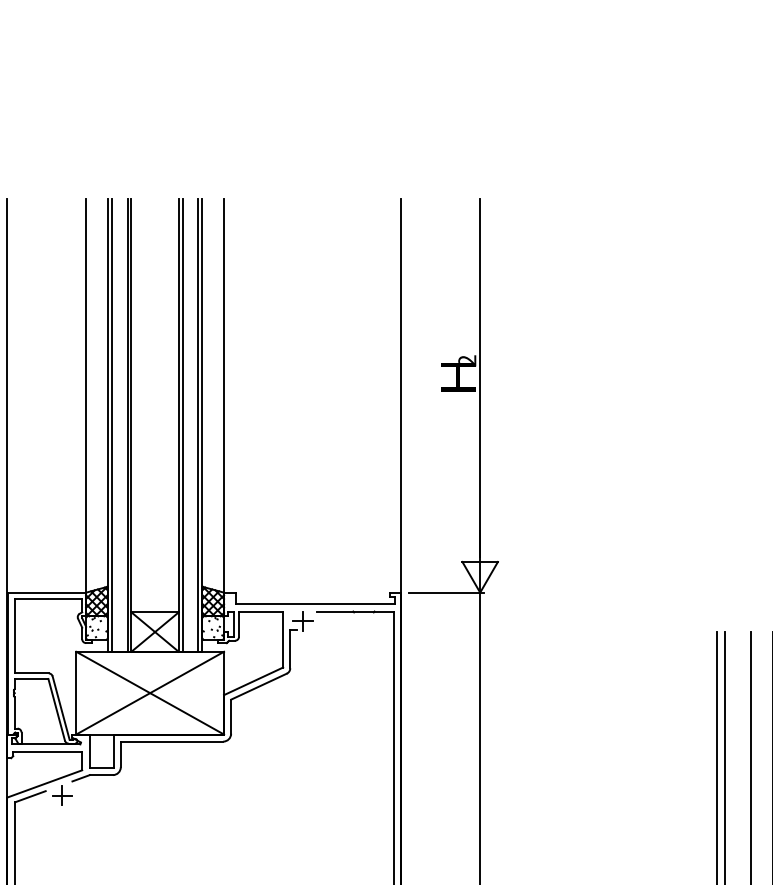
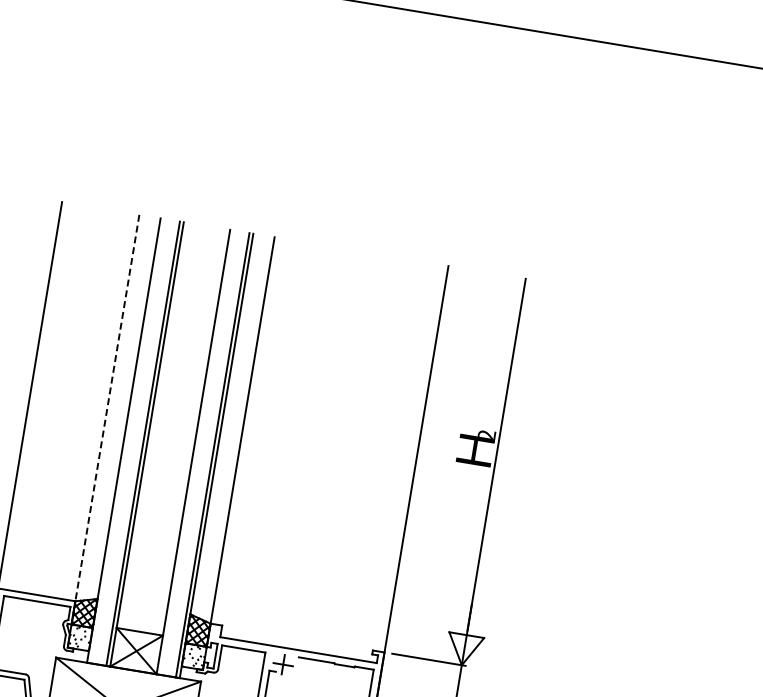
line: (86, 396) -> (107, 408), solid -> dashed
line: (111, 424) -> (127, 440), removed
line: (182, 424) -> (197, 452), removed

